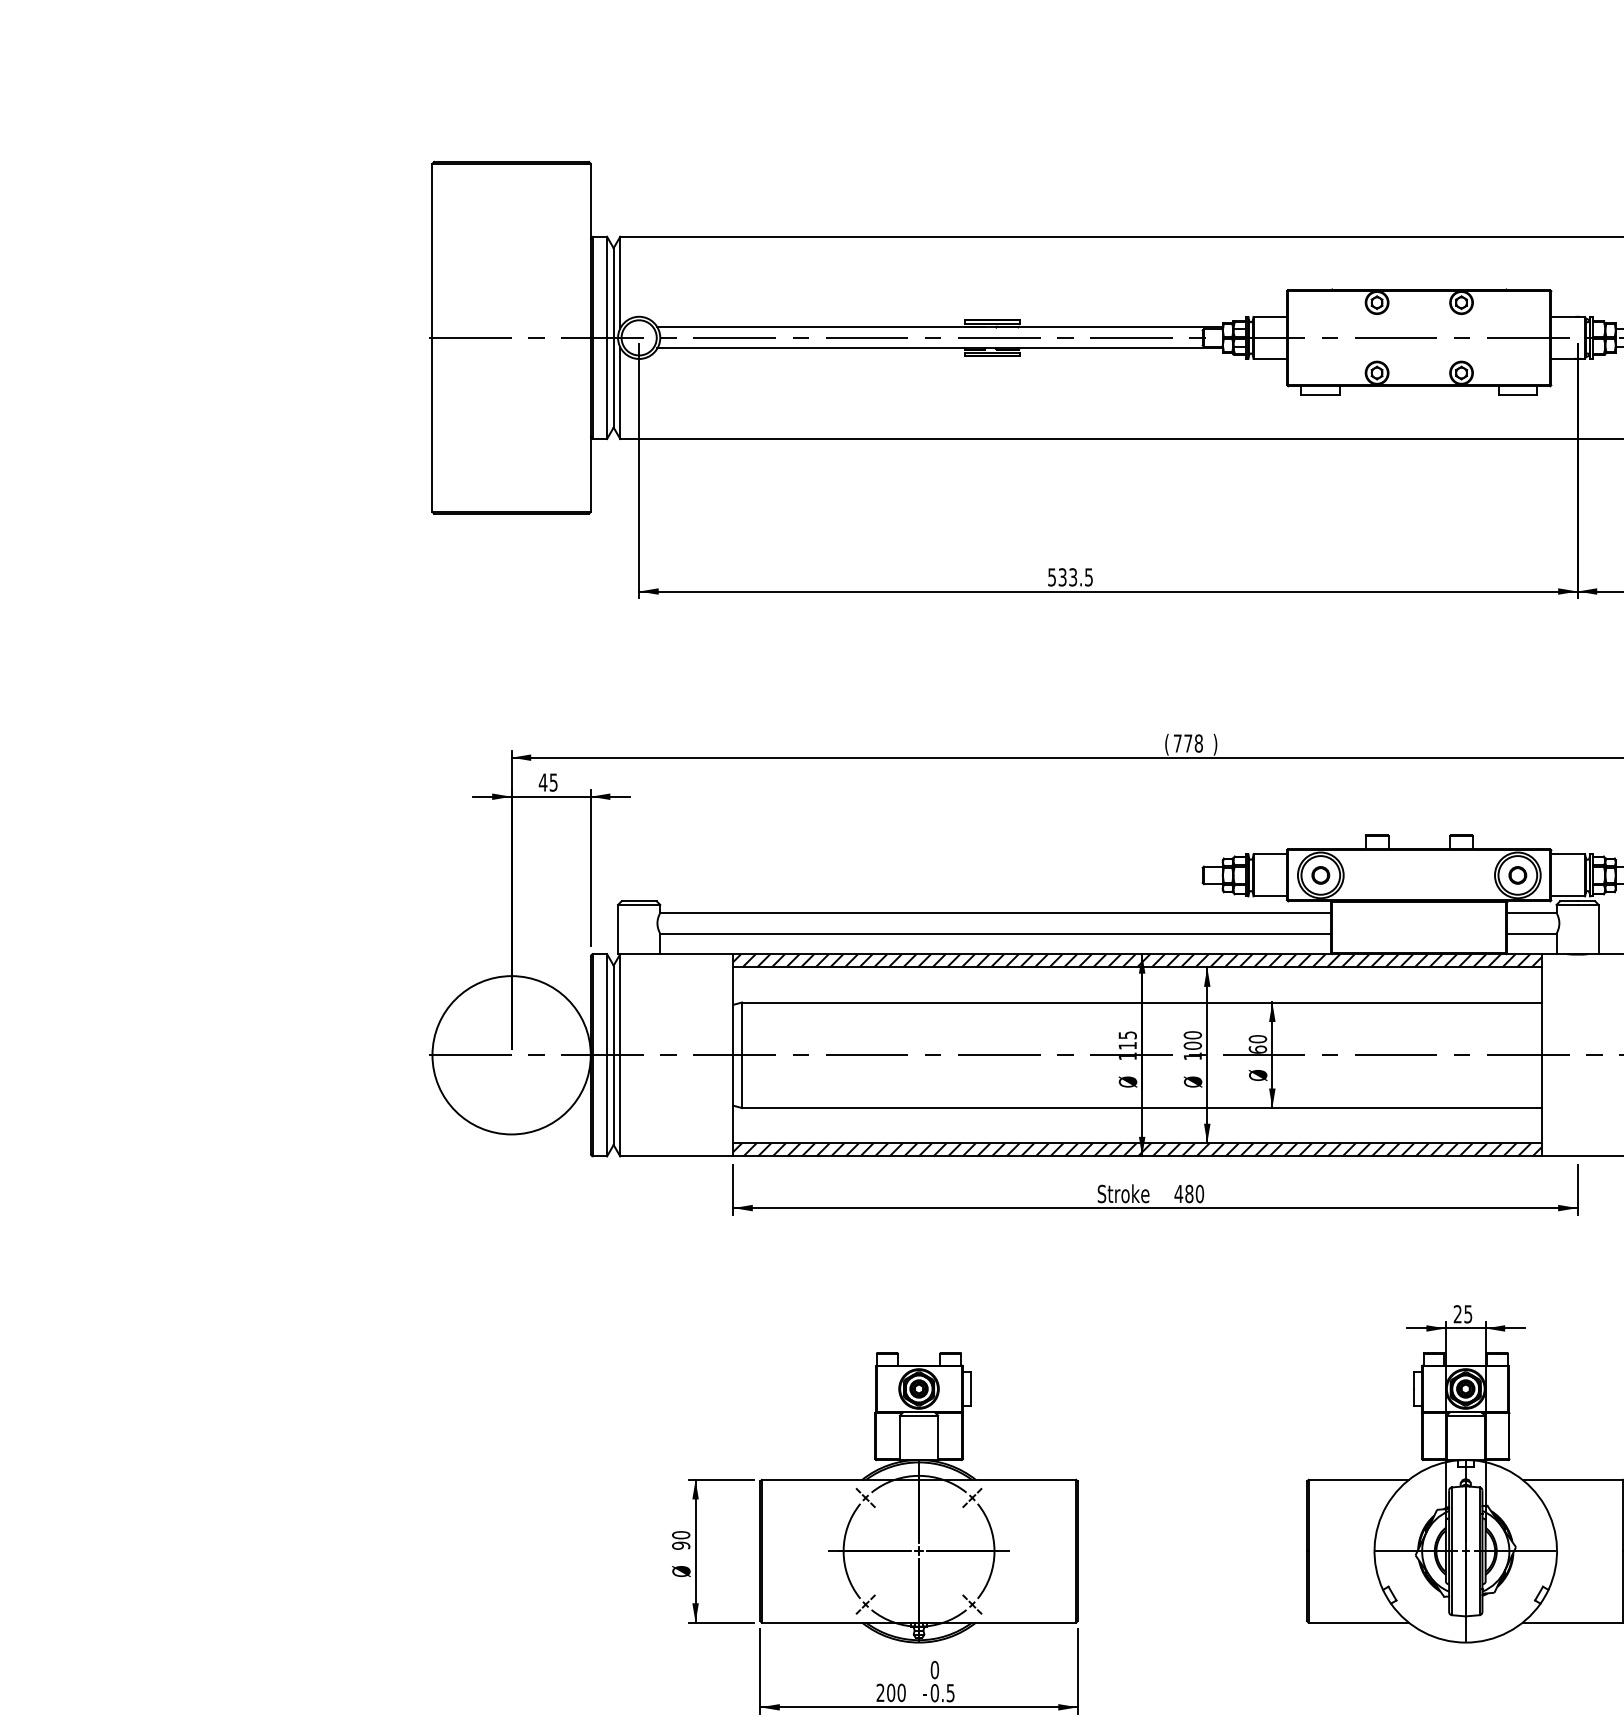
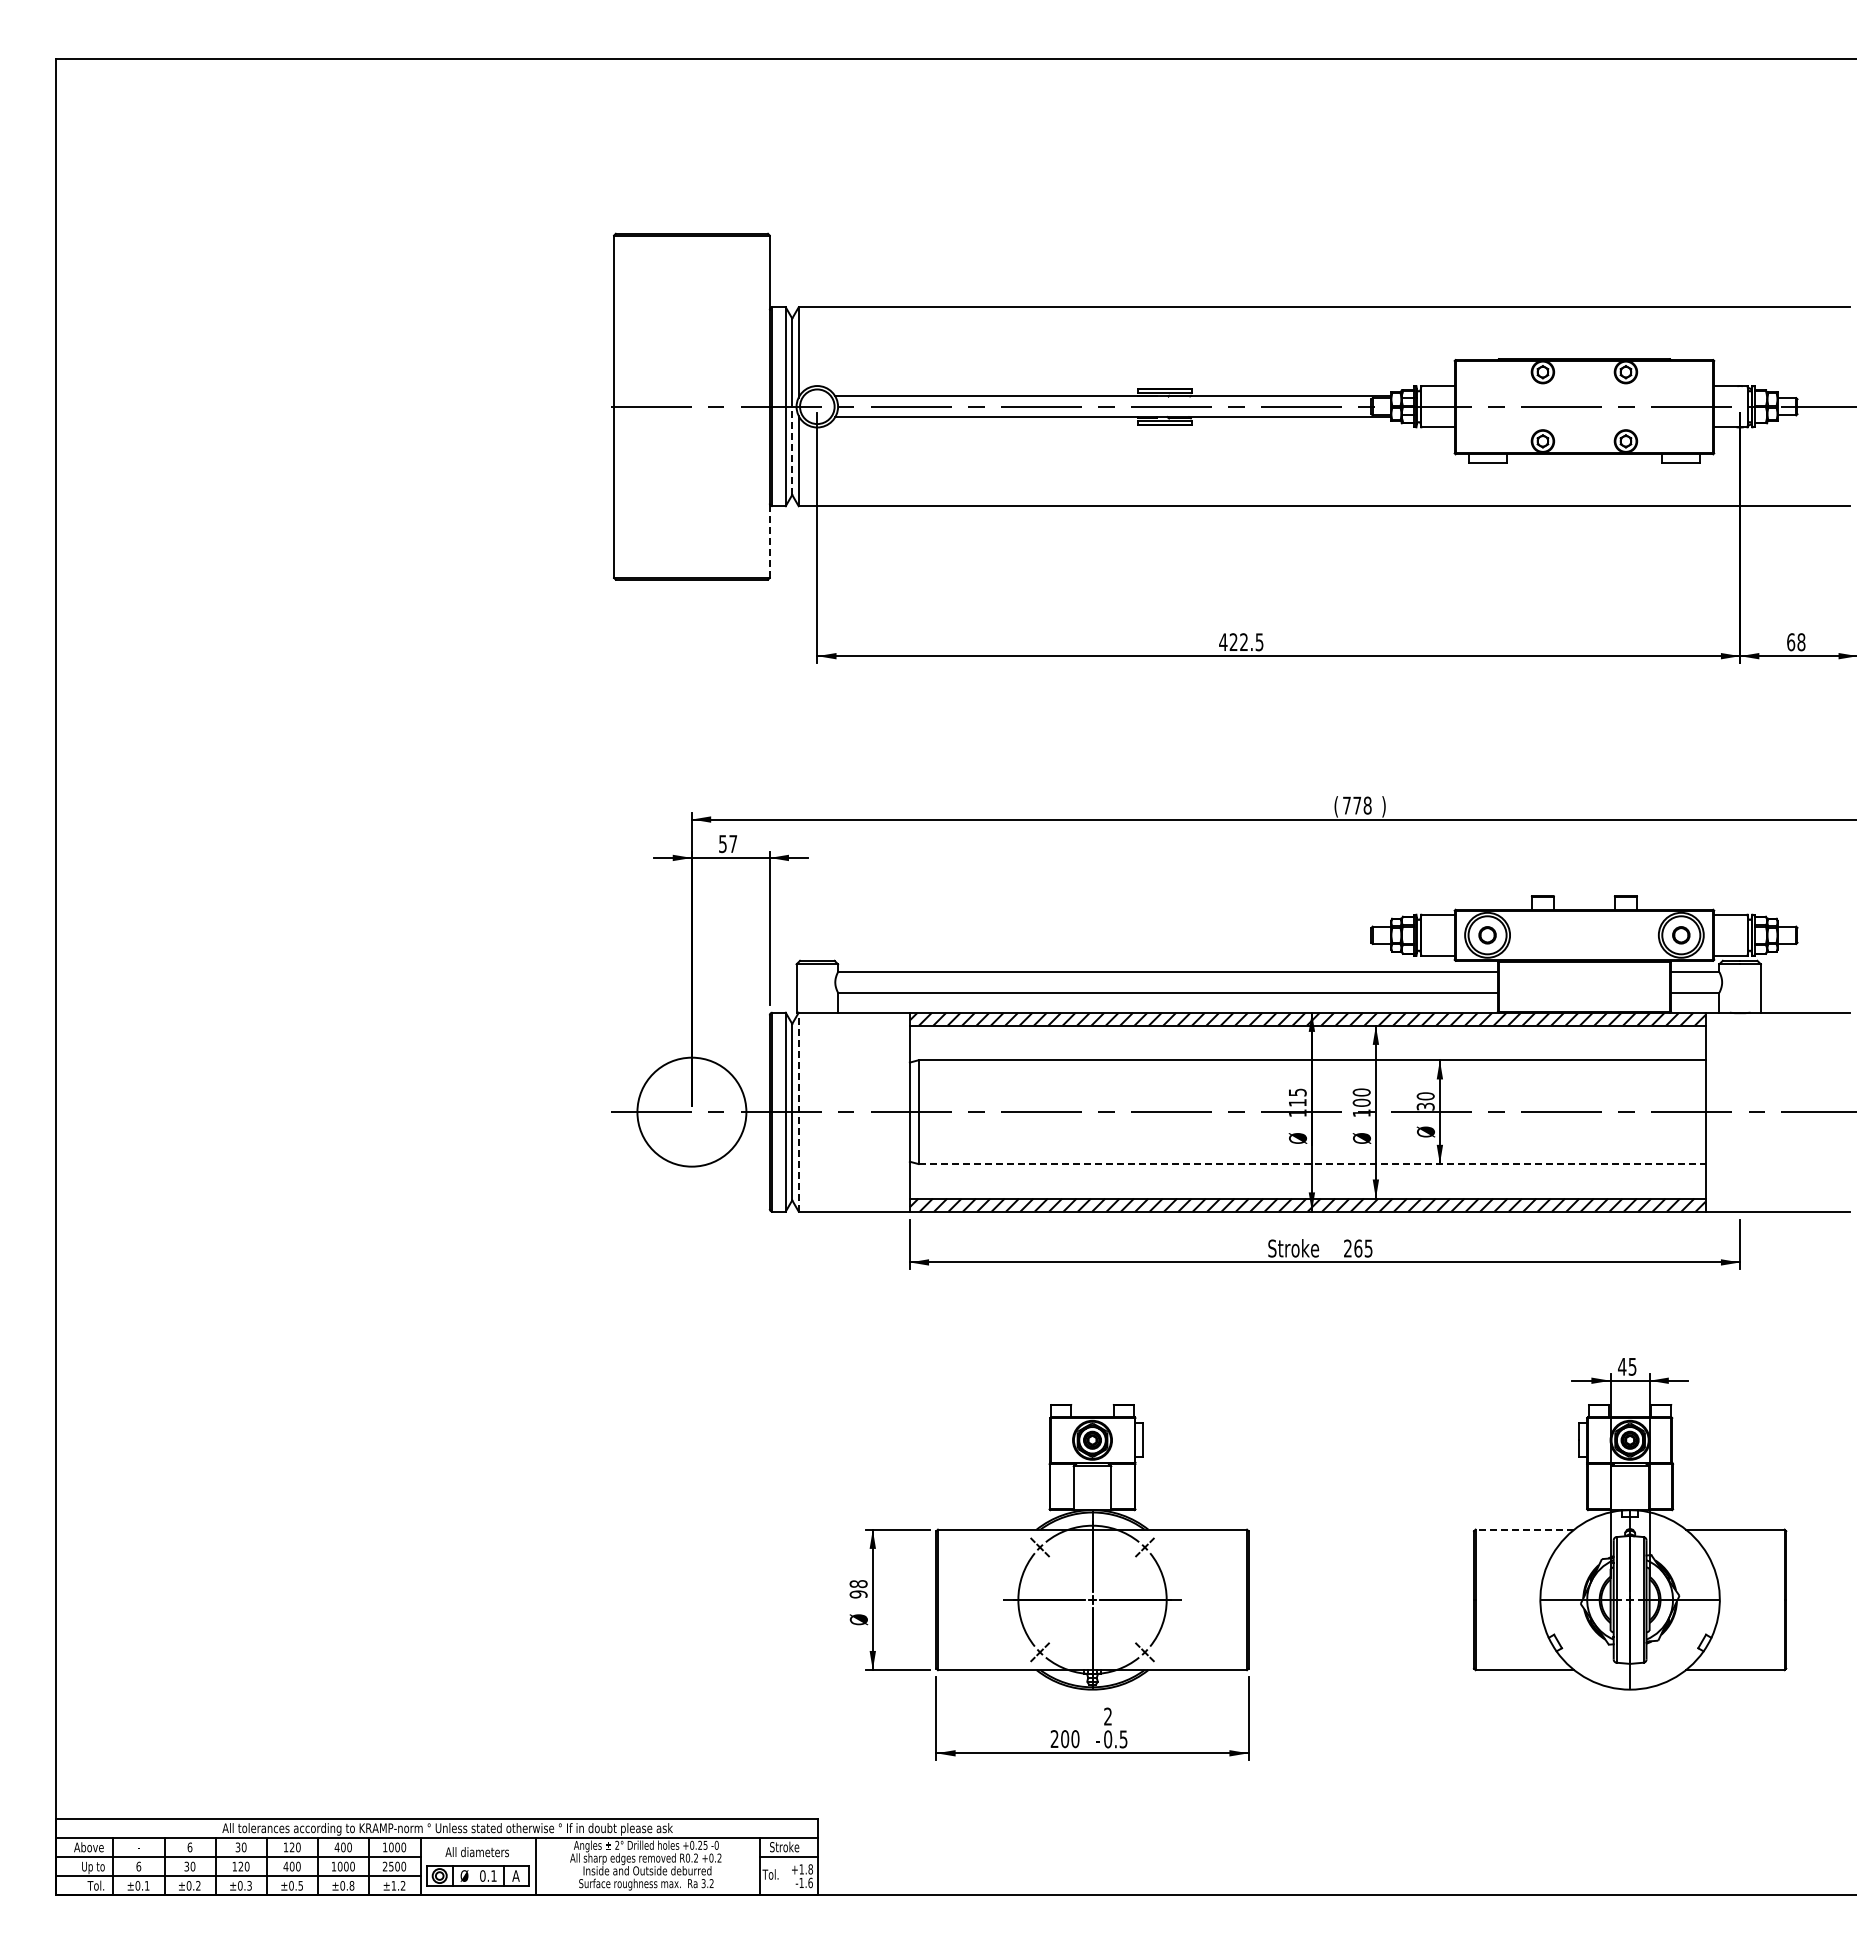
line: (613, 382) -> (792, 450), solid -> dashed
line: (590, 473) -> (769, 540), solid -> dashed
text: (1062, 577) -> (1233, 642), 533.5 -> 422.5
text: (547, 783) -> (727, 844), 45 -> 57
text: (1257, 1049) -> (1425, 1106), 60 -> 30
line: (620, 1054) -> (798, 1111), solid -> dashed
circle: (511, 1055) -> (691, 1112), size x0.7
line: (1142, 1108) -> (1312, 1164), solid -> dashed
text: (1188, 1193) -> (1357, 1248), 480 -> 265
text: (1458, 1313) -> (1622, 1366), 25 -> 45
line: (1358, 1479) -> (1524, 1529), solid -> dashed
text: (681, 1535) -> (858, 1584), 90 -> 98
text: (935, 1669) -> (1108, 1716), 0 -> 2

